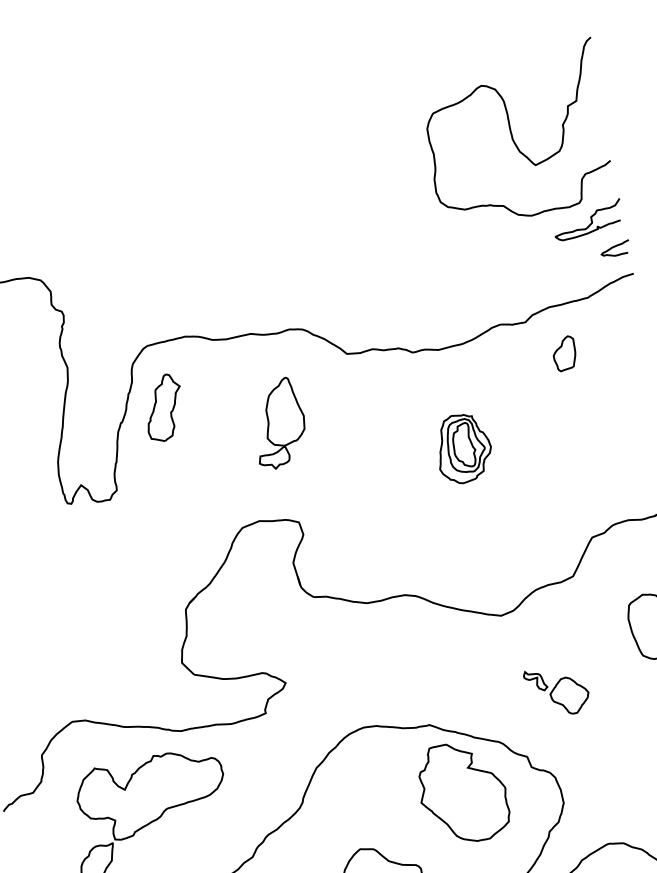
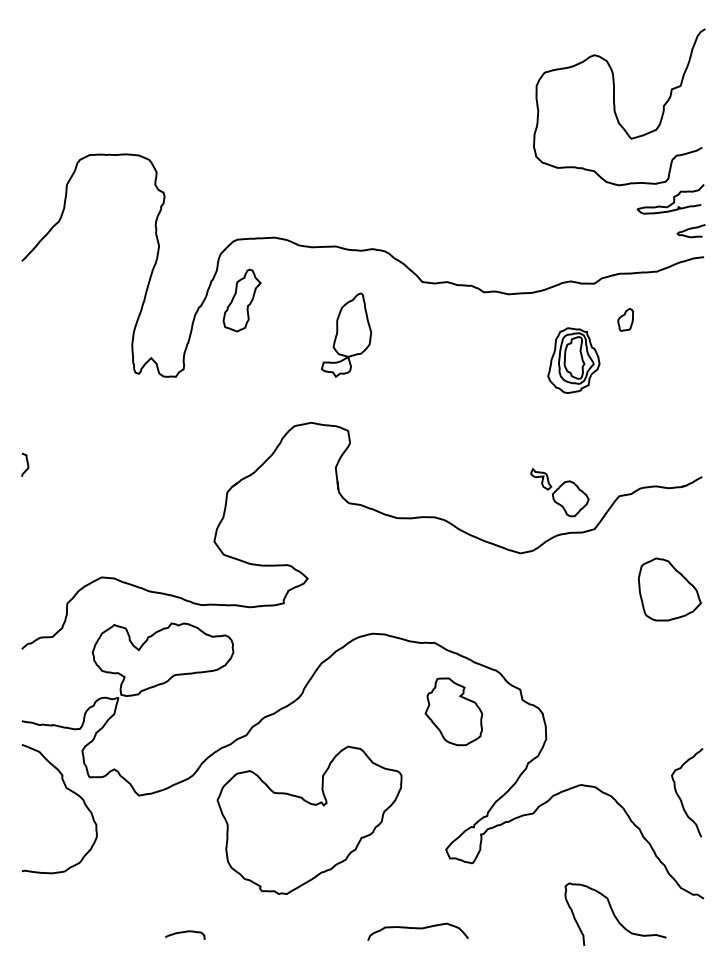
part: (564, 353) -> (625, 319), size x0.7
part: (463, 448) -> (573, 360), moved
part: (556, 691) -> (559, 492), moved
part: (462, 792) -> (453, 711), size x0.7

